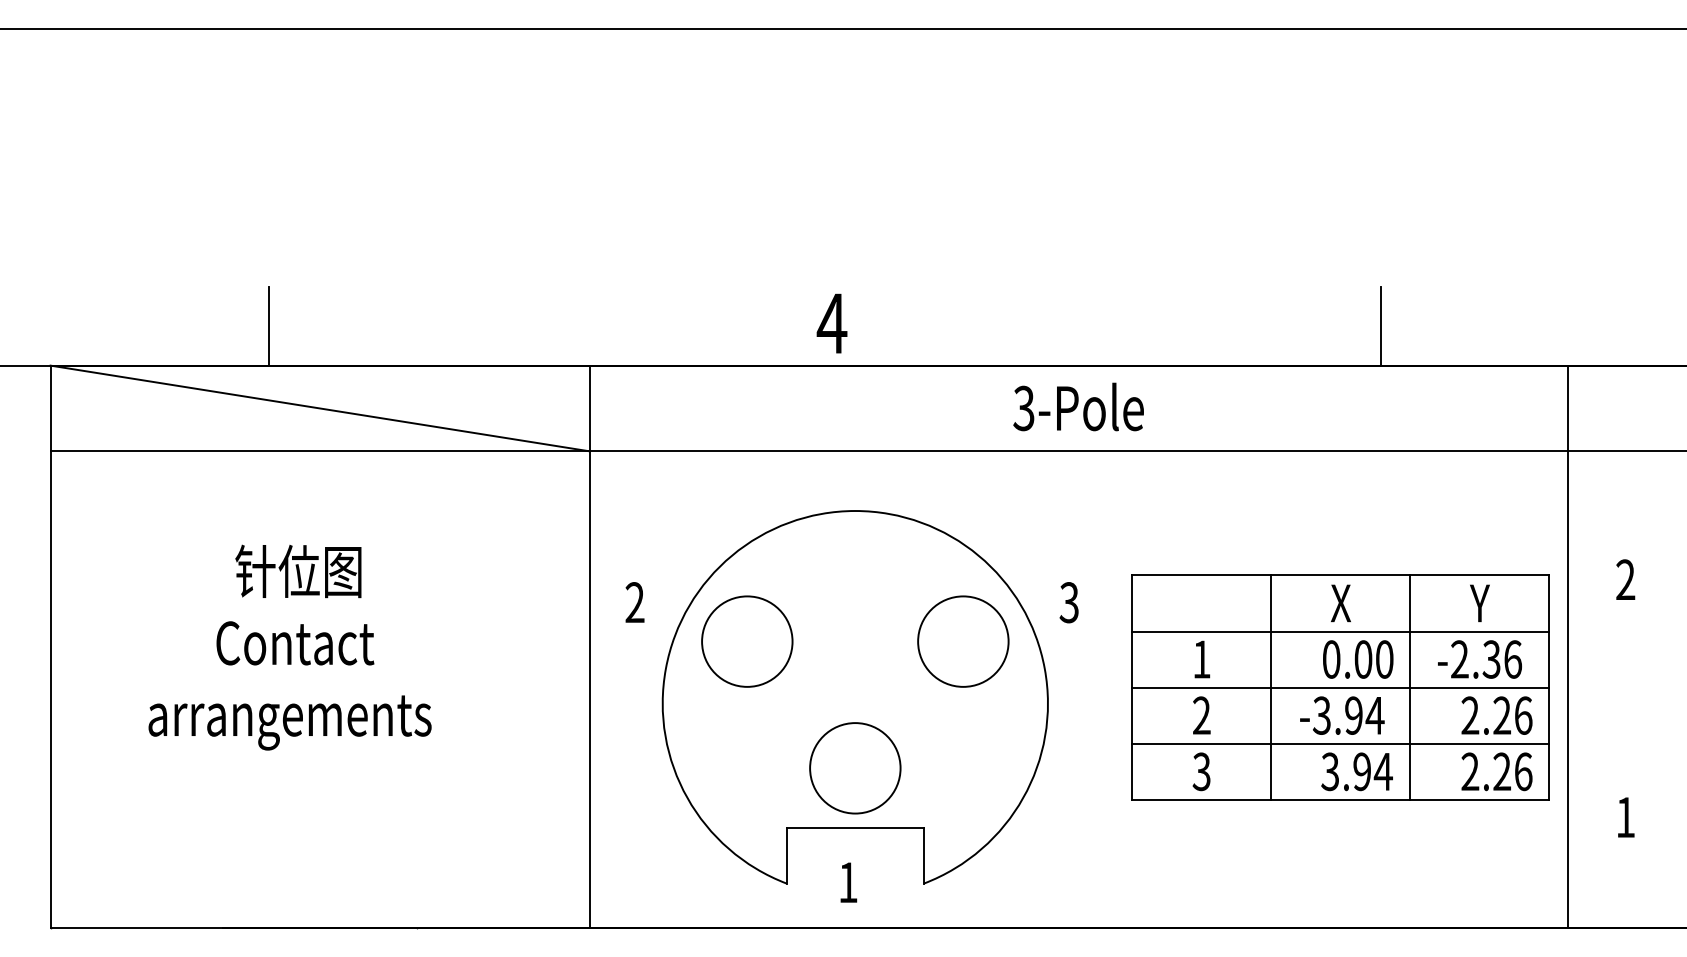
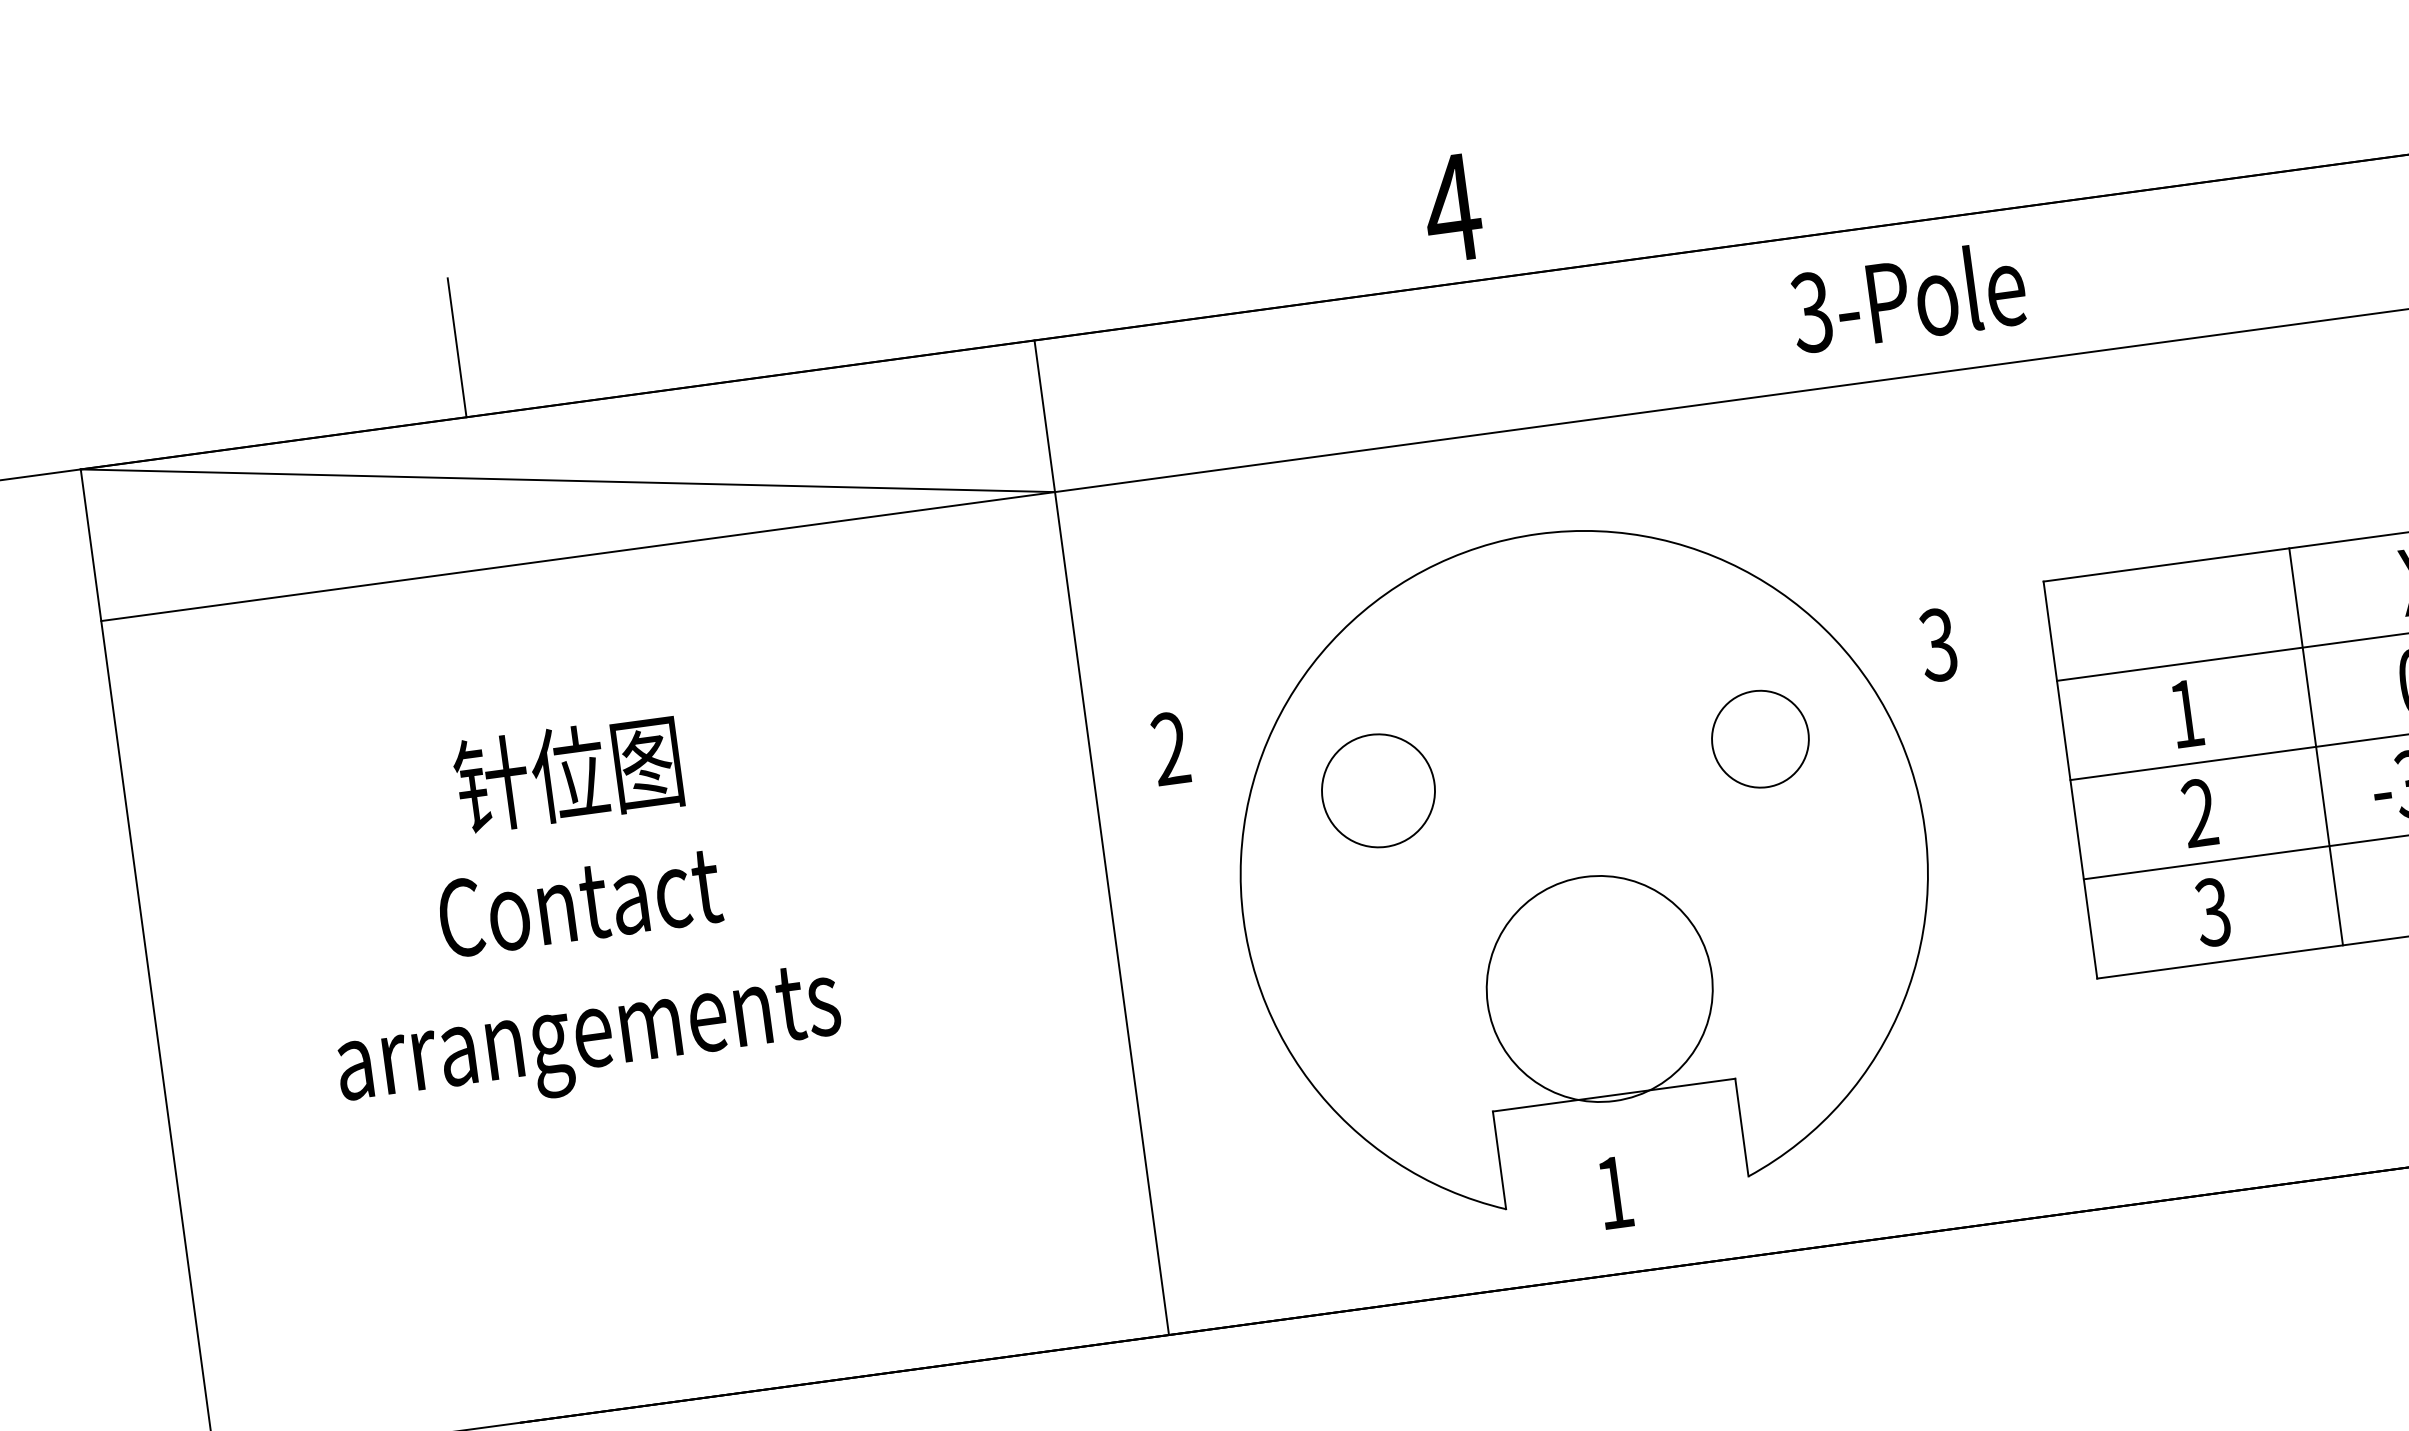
circle: (747, 641) -> (1378, 790), size x0.7
circle: (963, 641) -> (1760, 738), size x0.6
circle: (855, 768) -> (1600, 989), size x1.4

